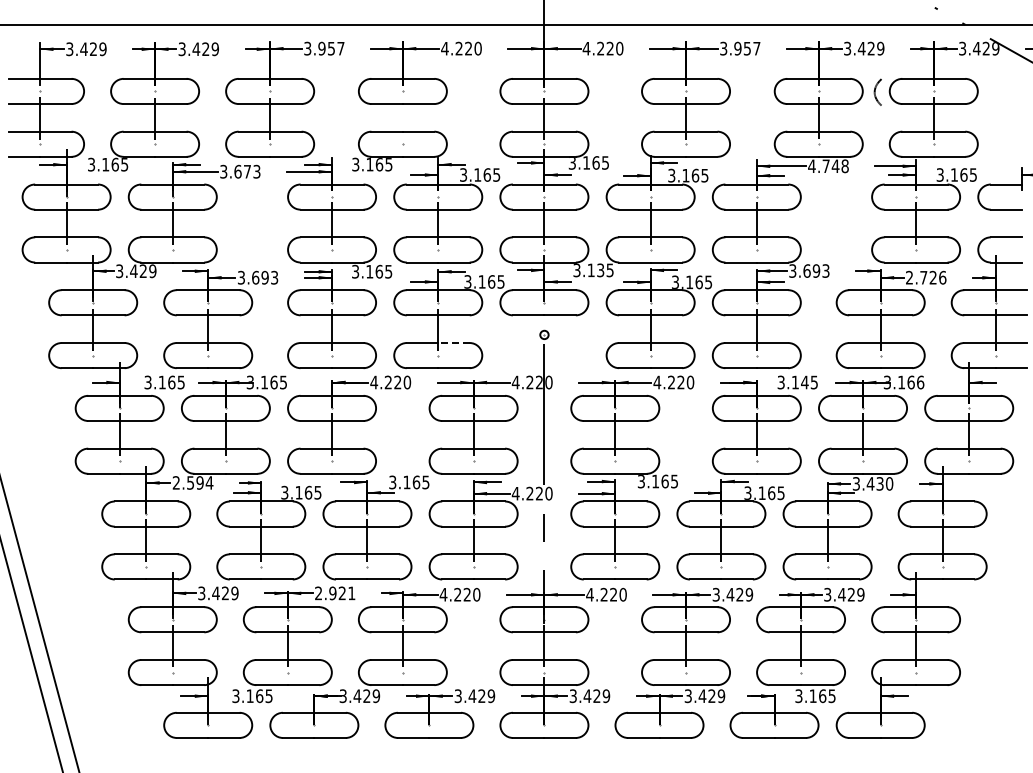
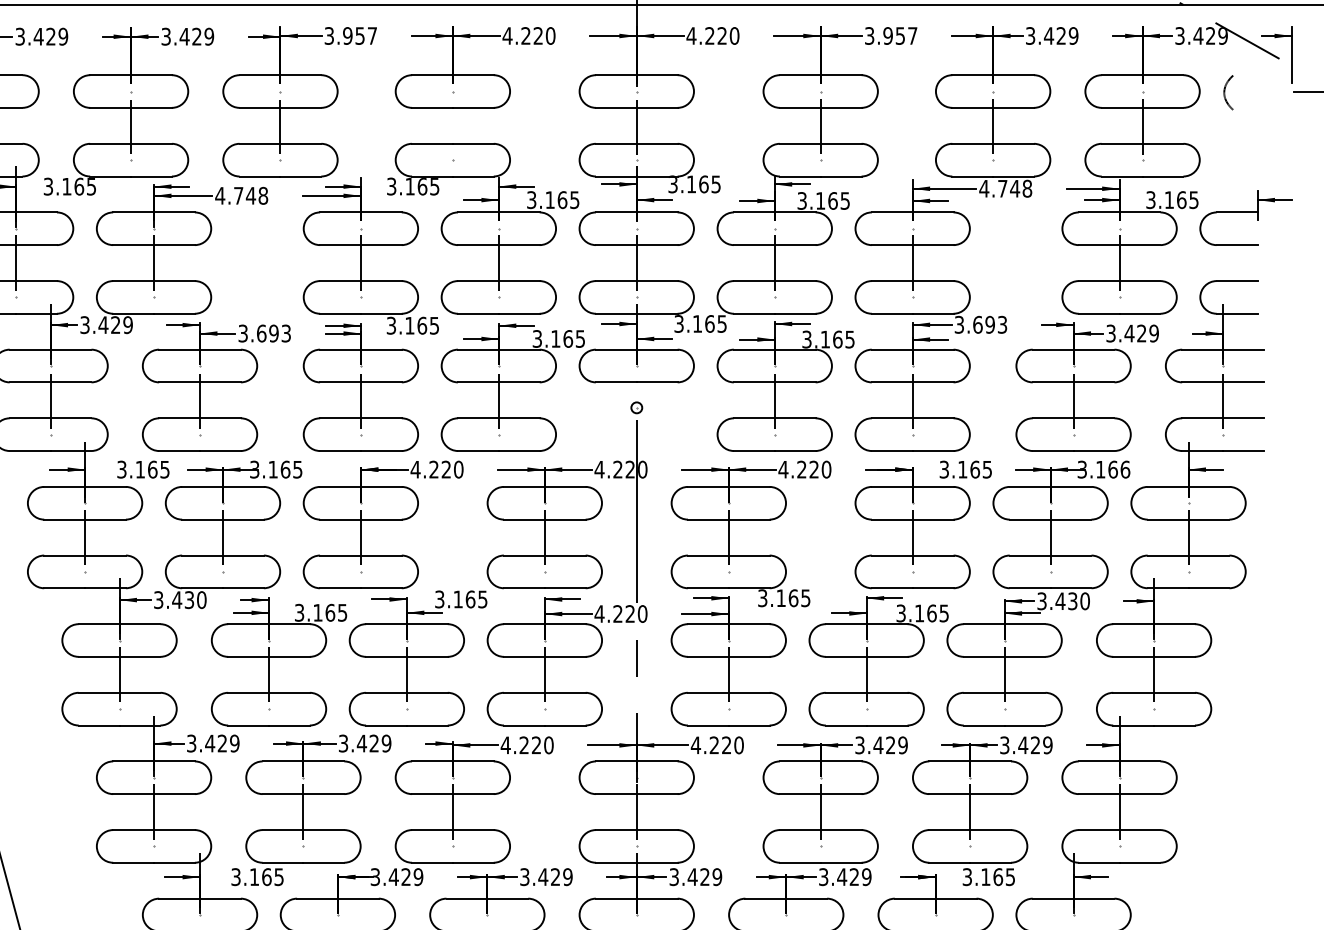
curve: (875, 91) -> (1225, 91), moved
text: (239, 171) -> (240, 195), 3.673 -> 4.748
text: (600, 270) -> (709, 324), 3.135 -> 3.165
text: (926, 277) -> (1133, 333), 2.726 -> 3.429
line: (453, 343) -> (518, 418), dashed -> solid
text: (804, 382) -> (974, 469), 3.145 -> 3.165
text: (192, 482) -> (179, 599), 2.594 -> 3.430
text: (335, 593) -> (365, 743), 2.921 -> 3.429

